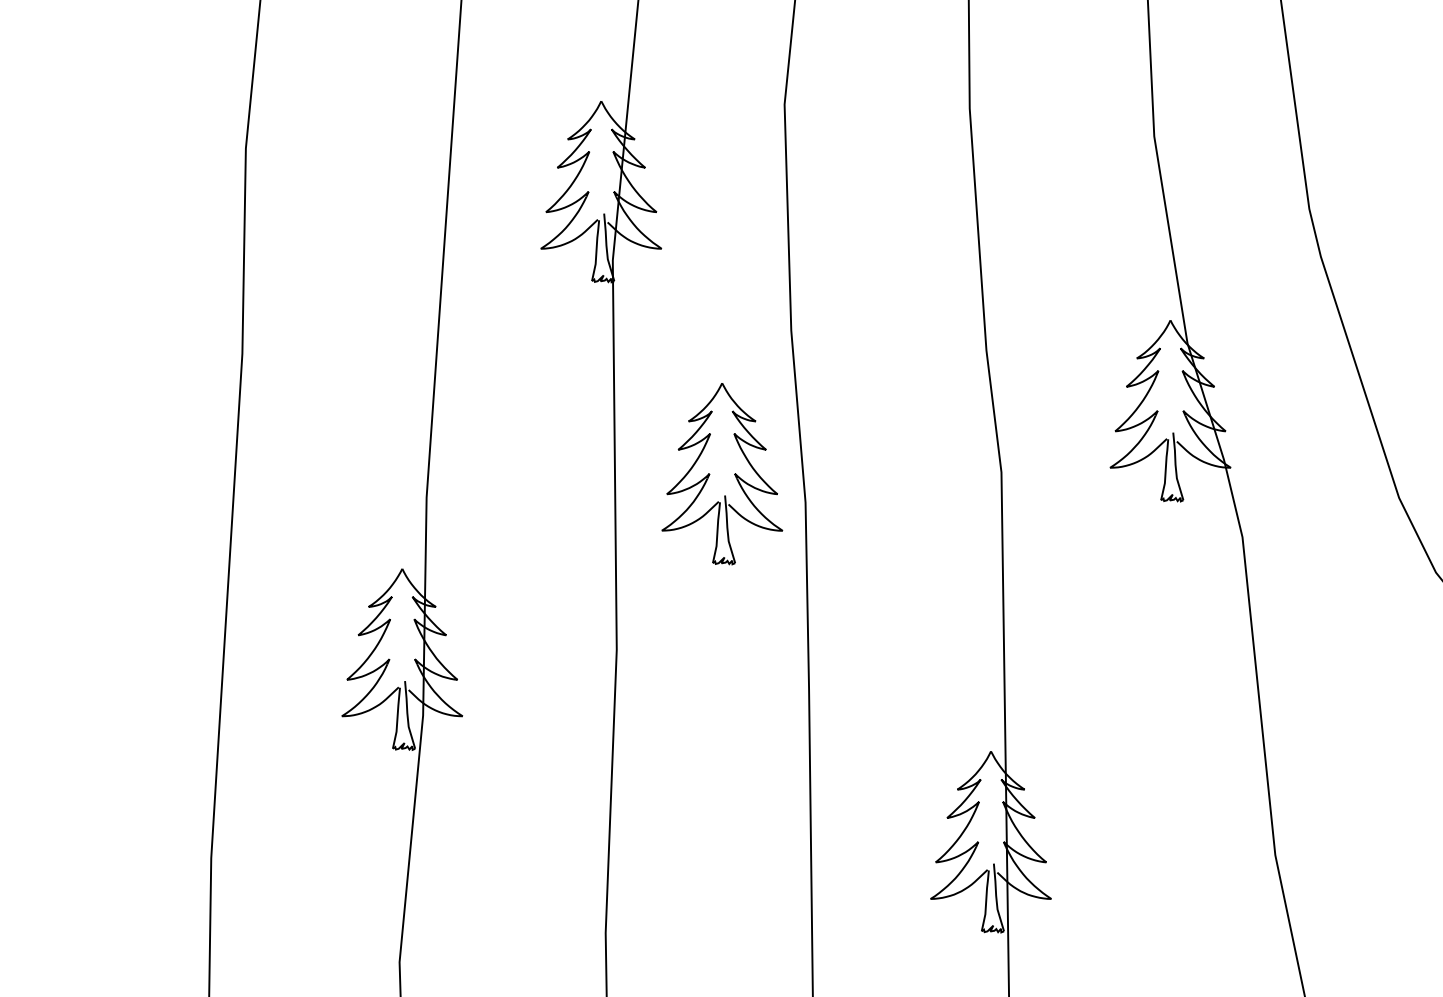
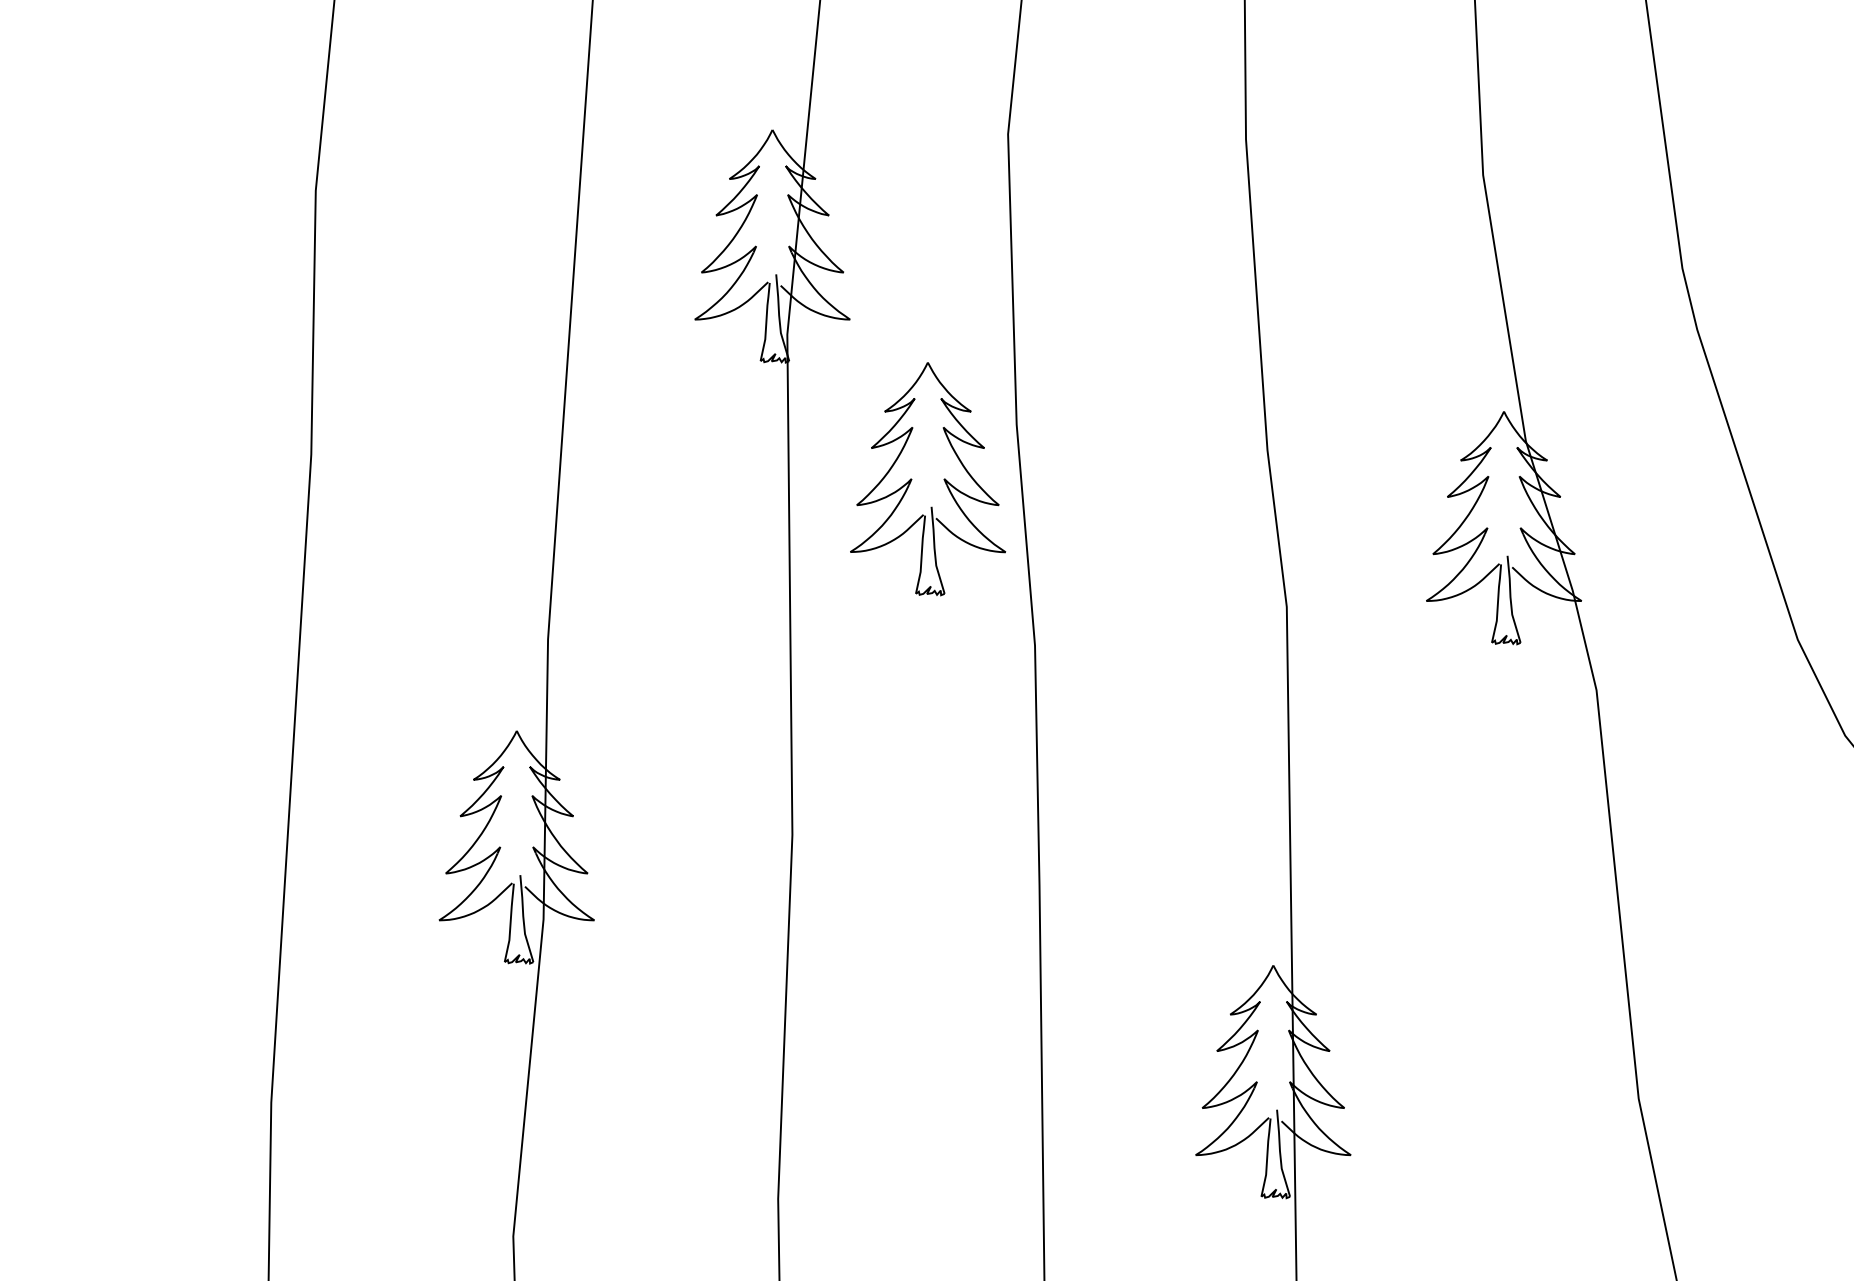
part: (710, 474) -> (912, 479), moved

